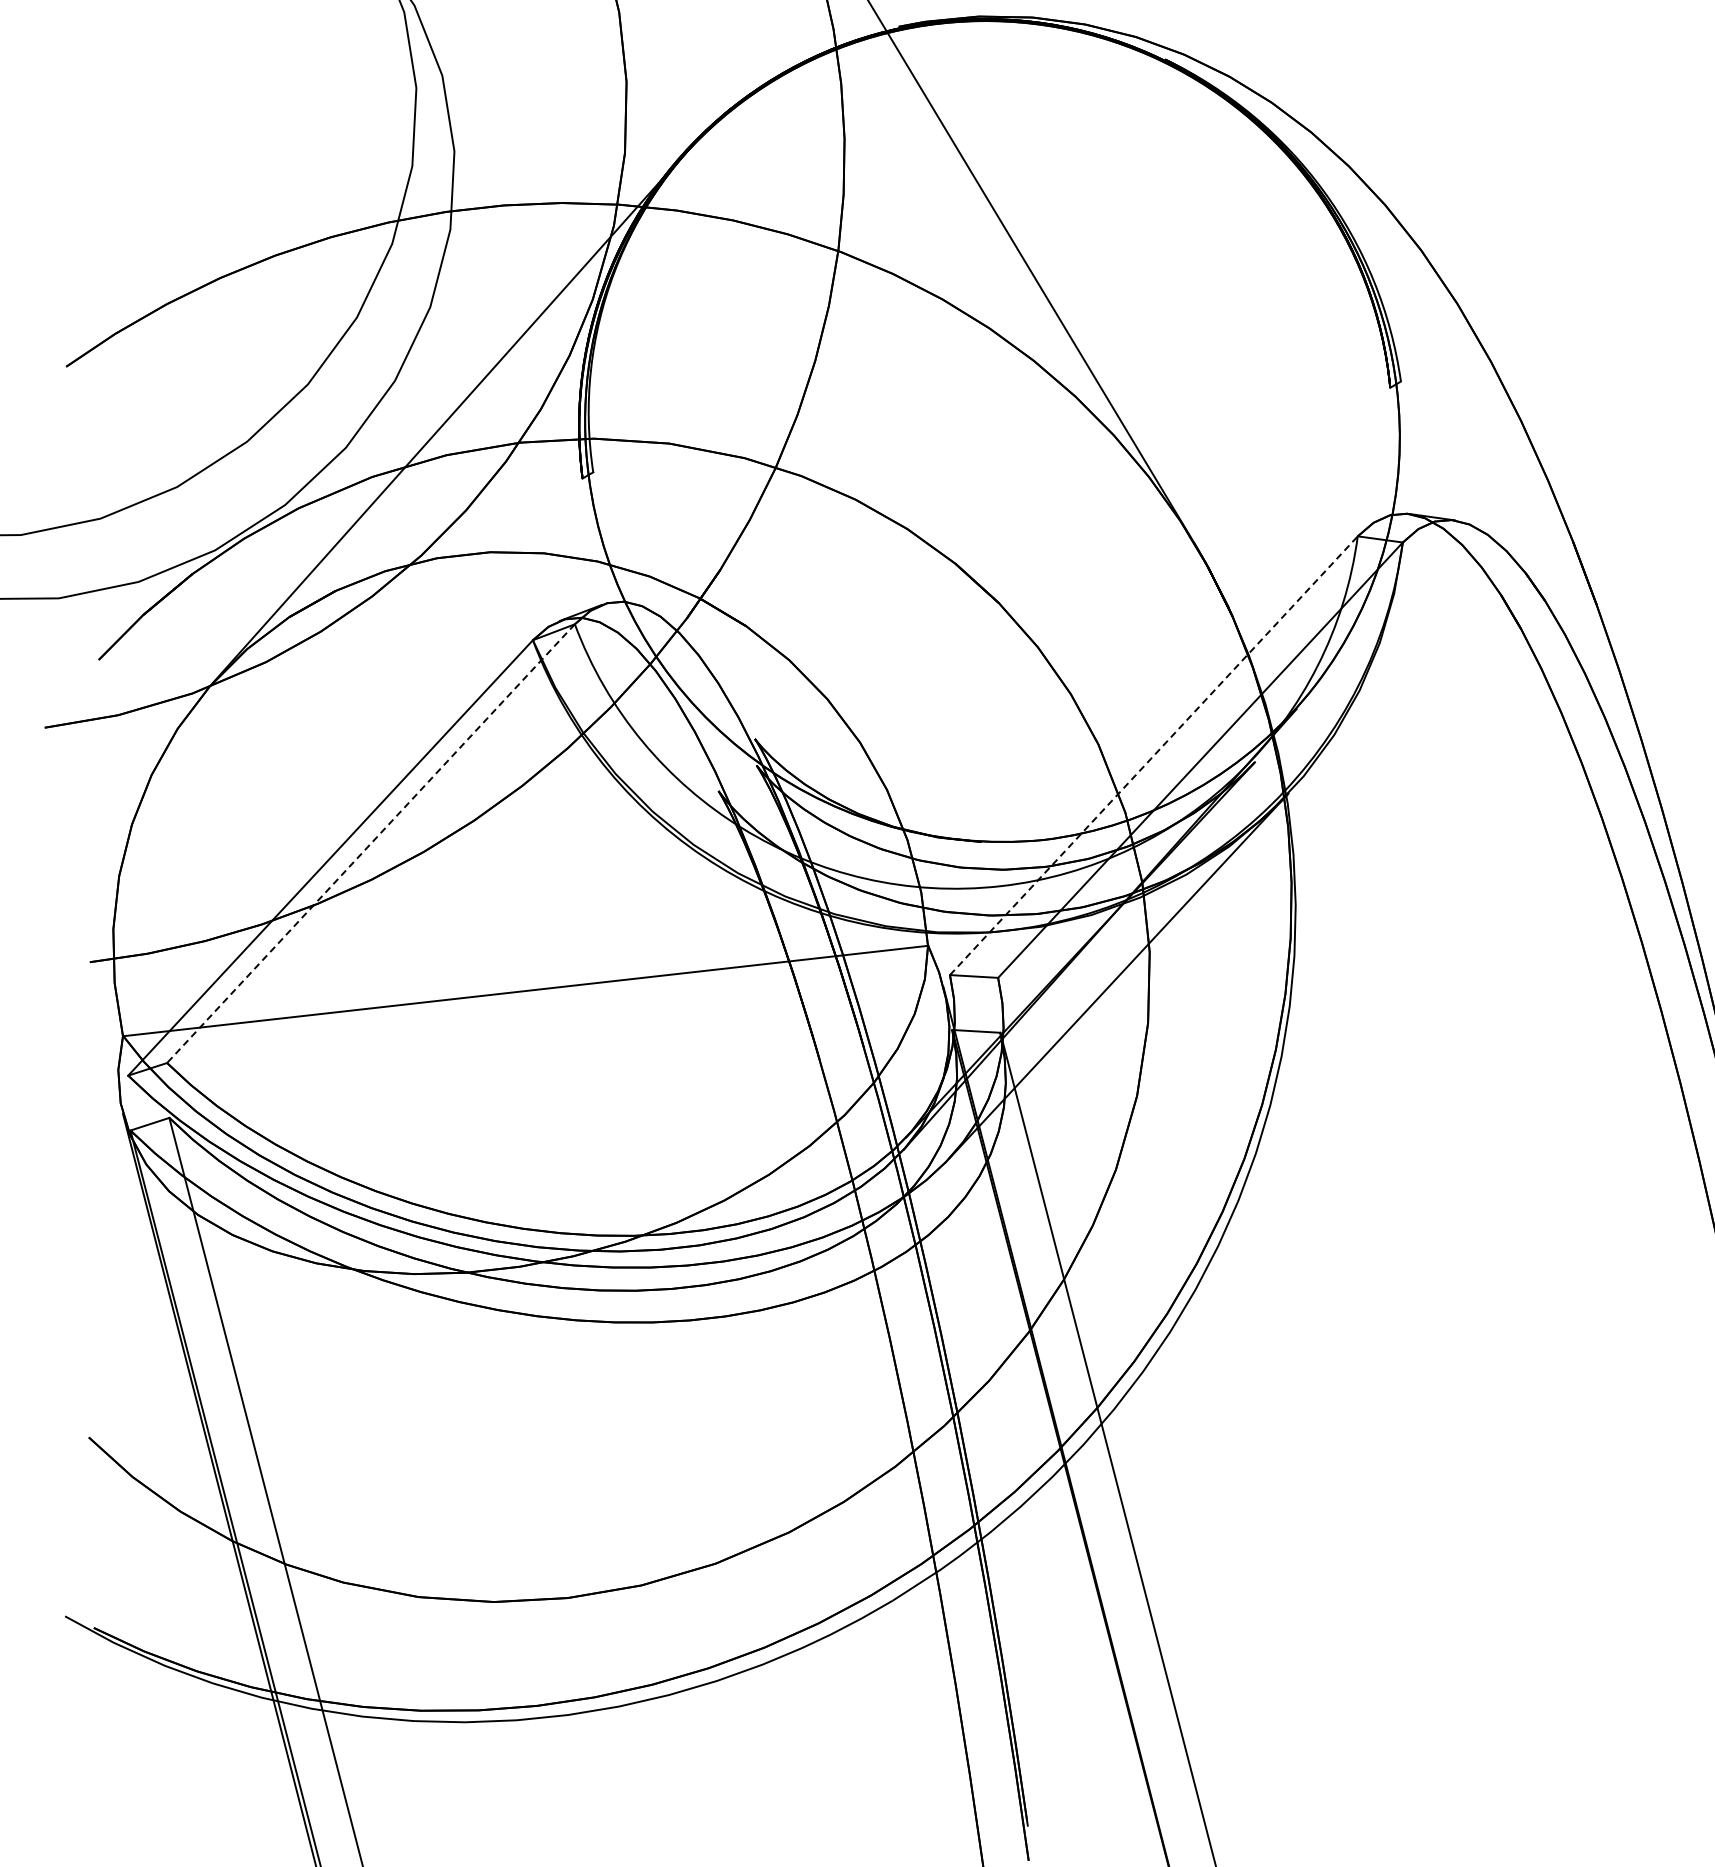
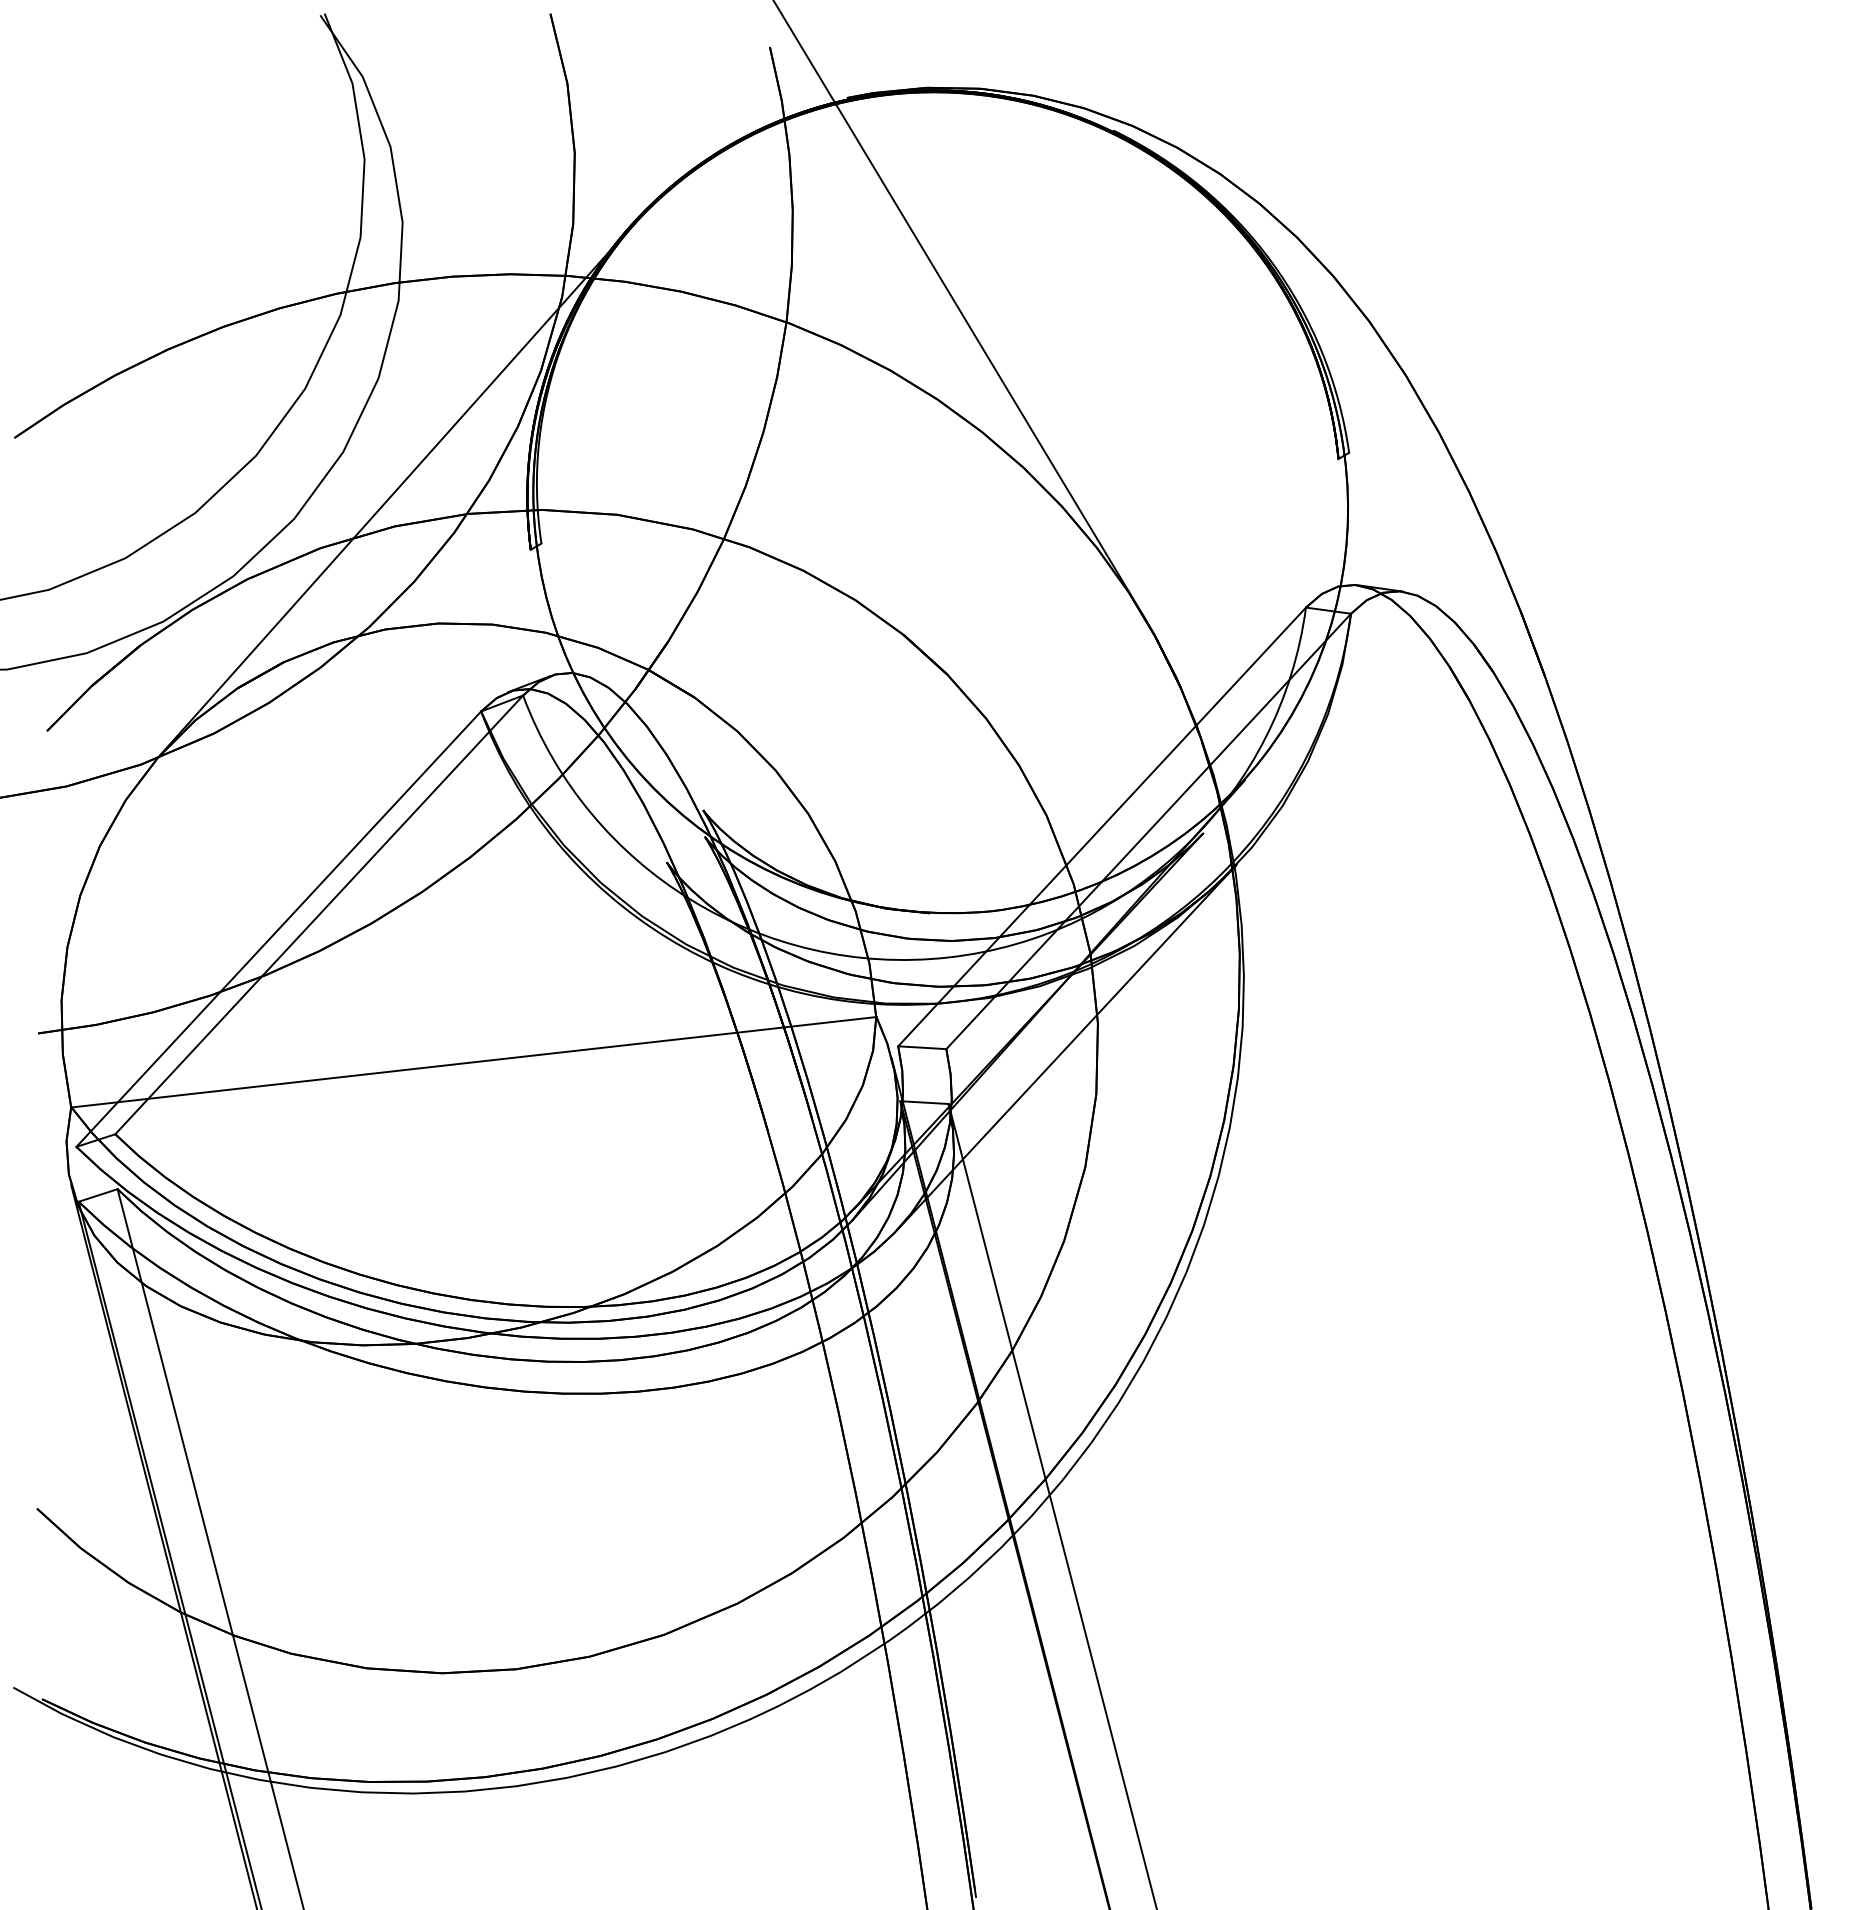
line: (1154, 755) -> (1102, 826), dashed -> solid
line: (370, 844) -> (318, 915), dashed -> solid

